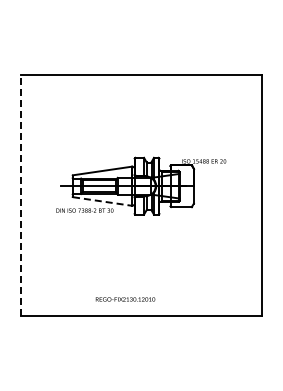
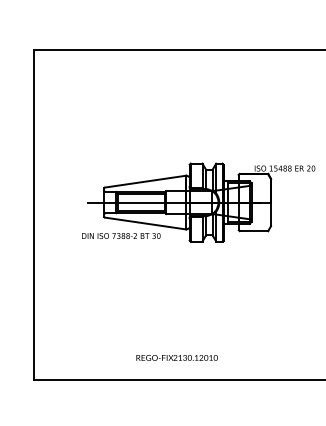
line: (21, 195) -> (34, 215), dashed -> solid
line: (102, 201) -> (145, 223), dashed -> solid

